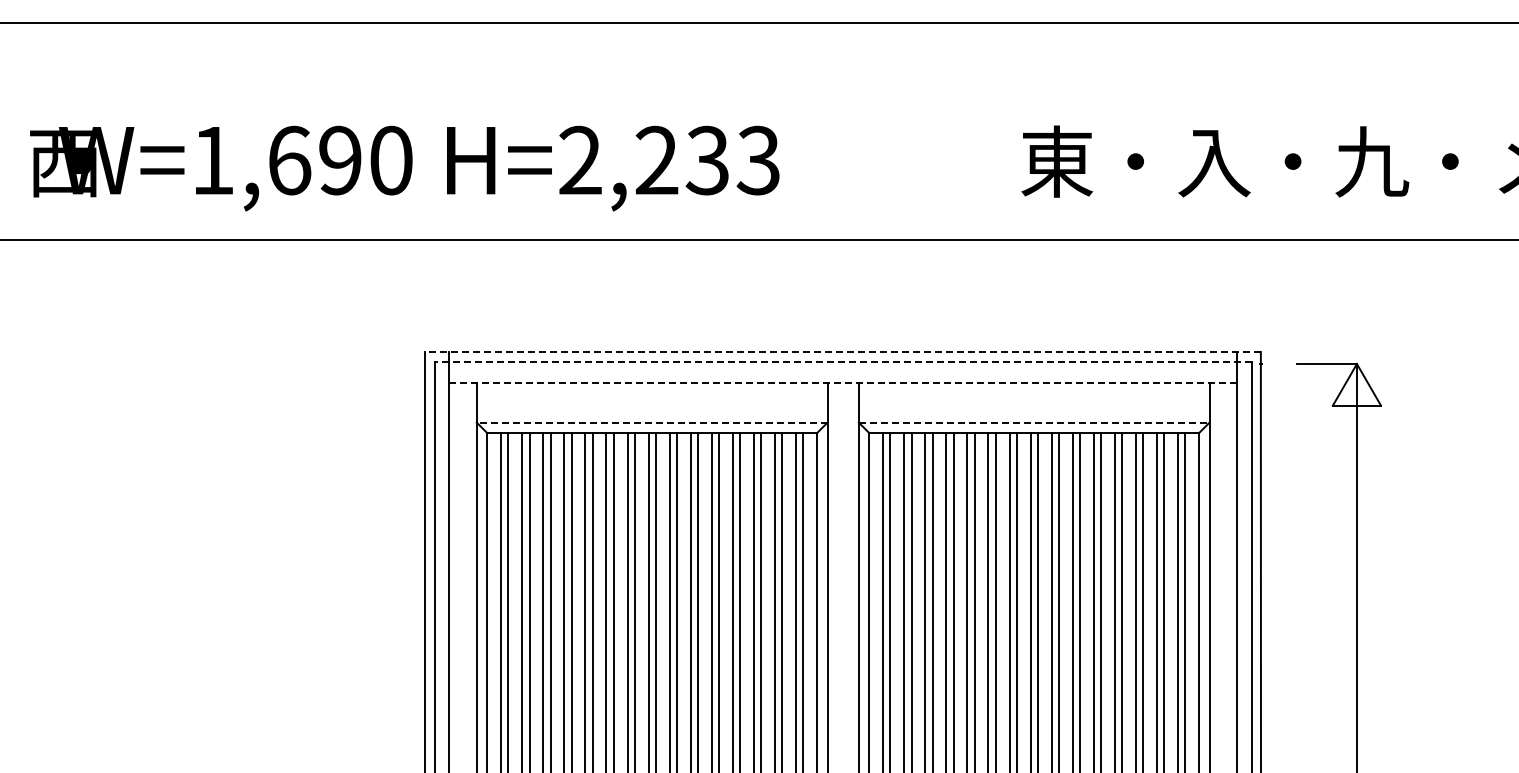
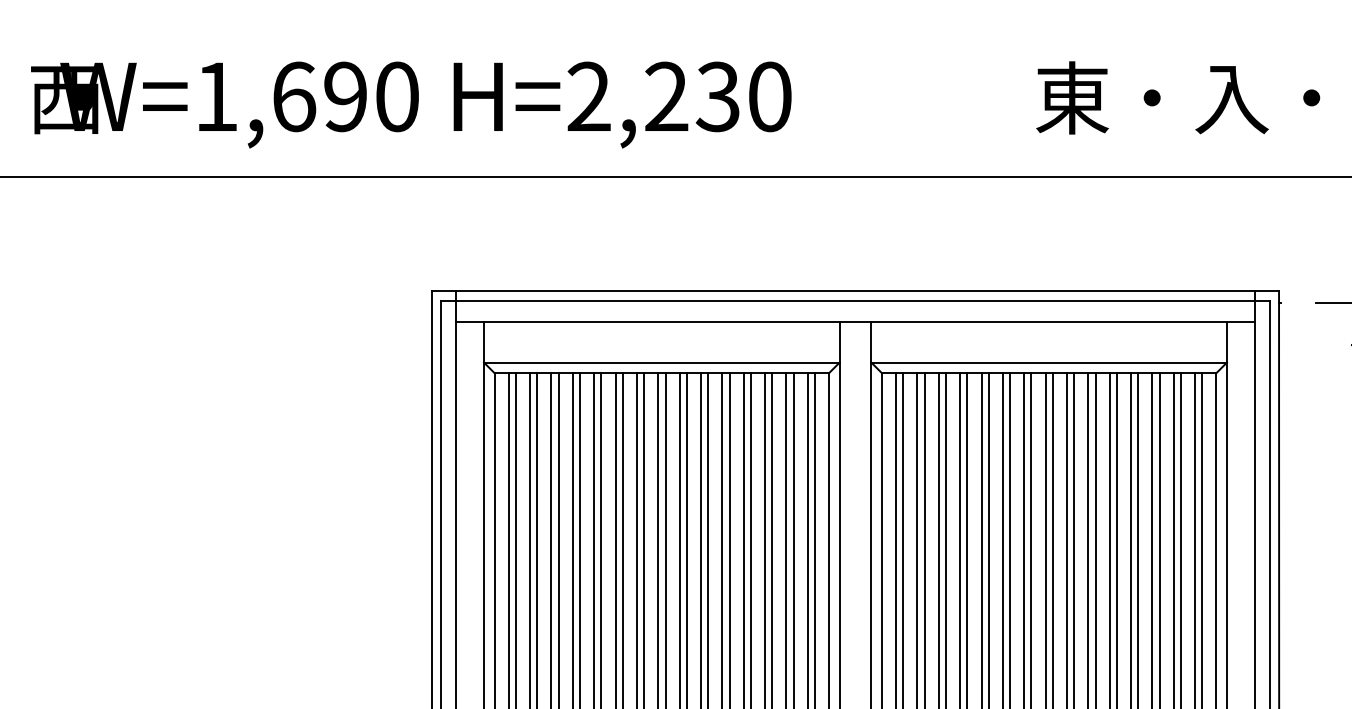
text: (758, 160) -> (769, 96), H=2,233 -> H=2,230
line: (843, 351) -> (855, 290), dashed -> solid
line: (842, 361) -> (854, 300), dashed -> solid
line: (843, 382) -> (855, 321), dashed -> solid
line: (651, 422) -> (661, 362), dashed -> solid
line: (1034, 422) -> (1049, 362), dashed -> solid

